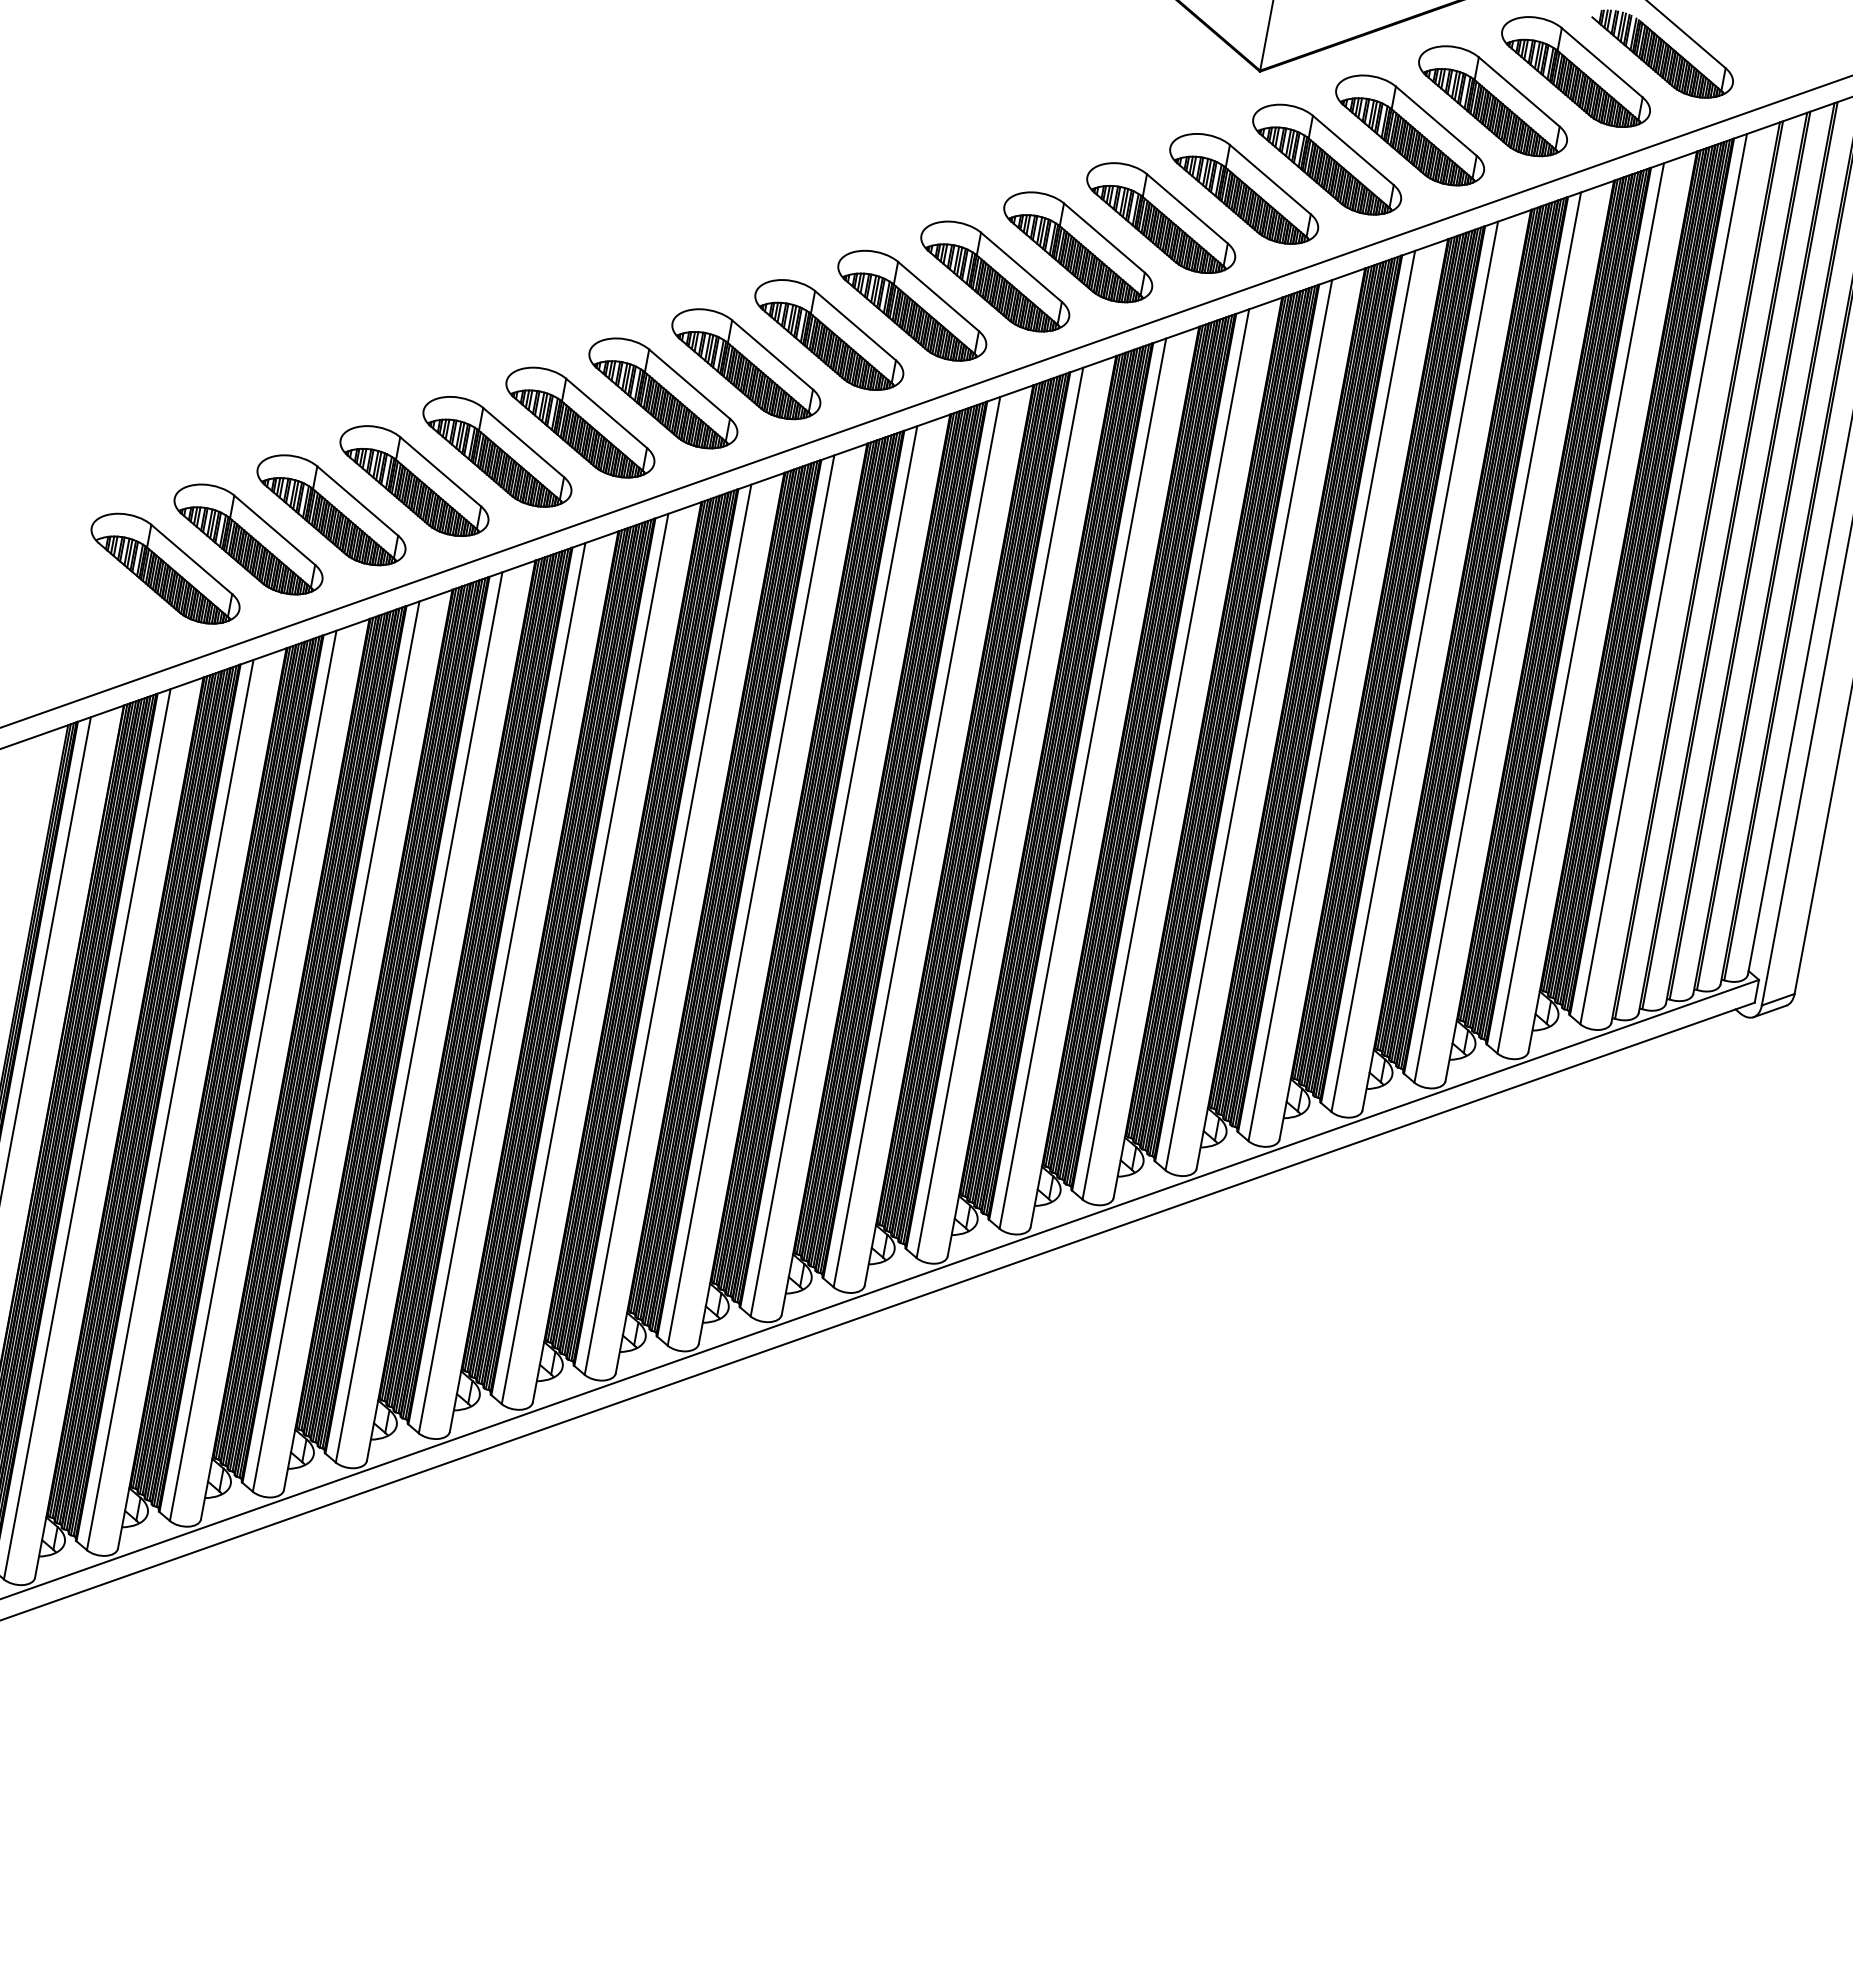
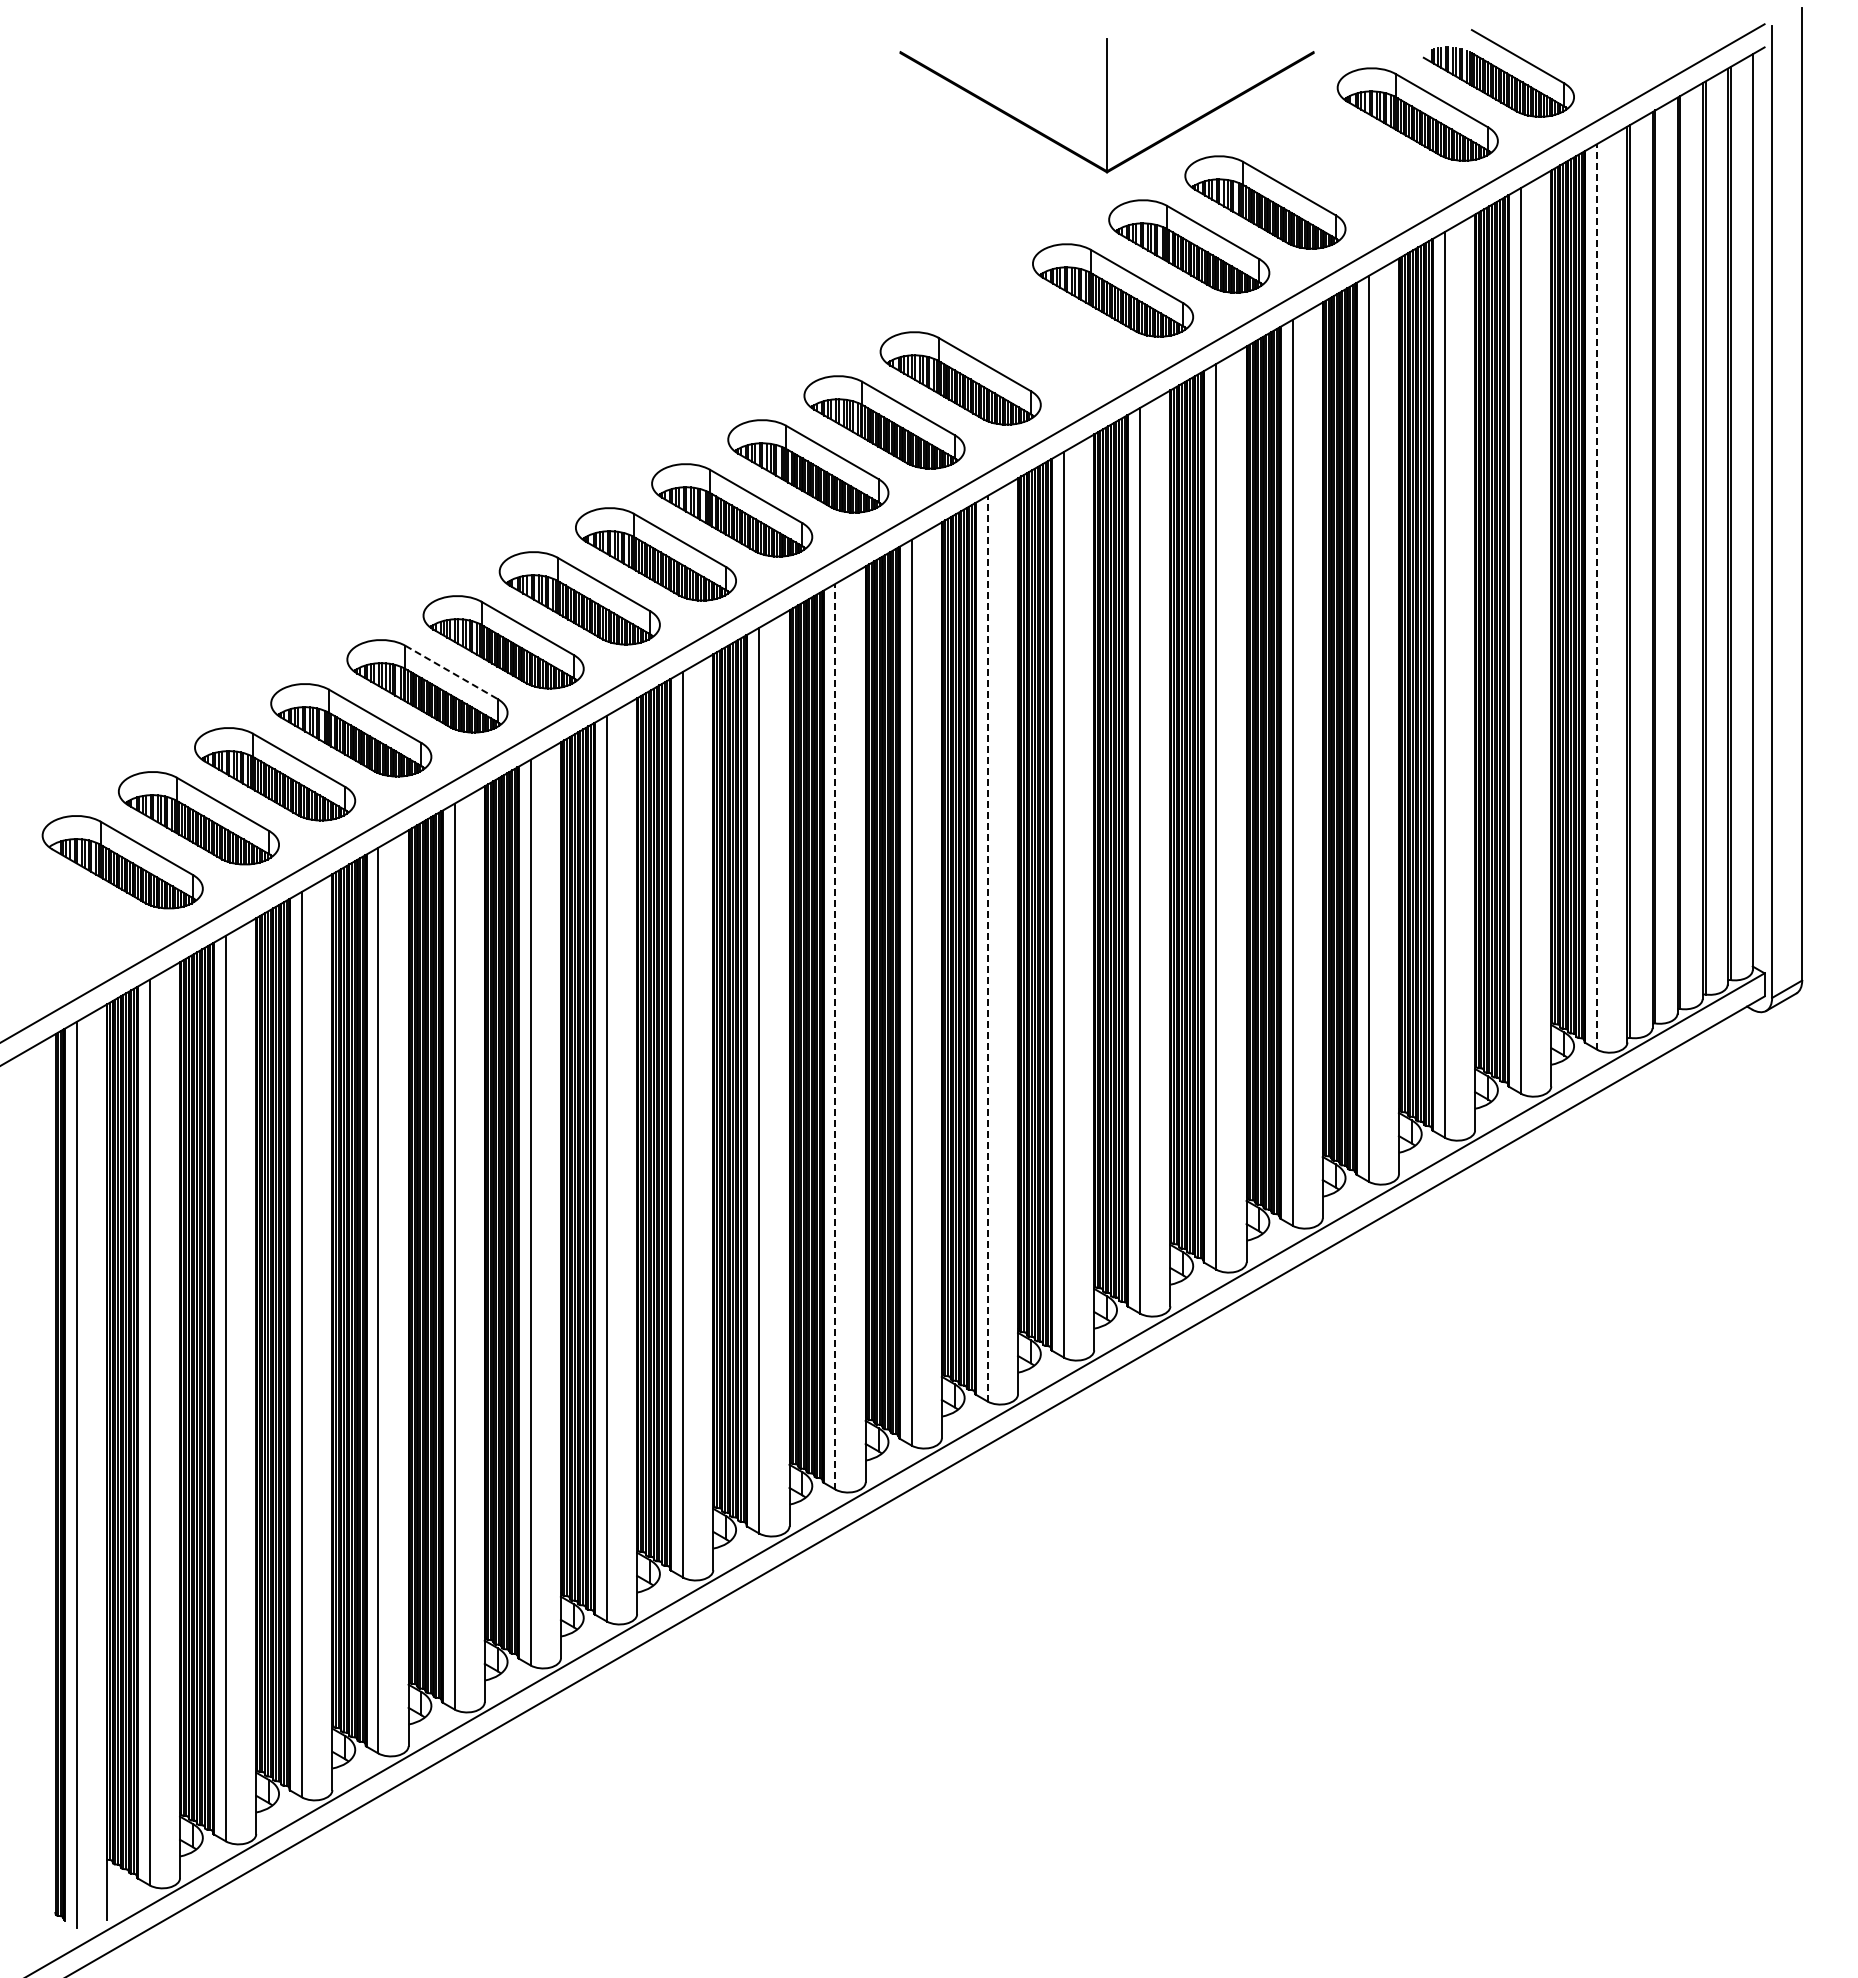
part: (1492, 101) -> (1341, 158), removed
part: (1160, 218) -> (1036, 334), removed
line: (523, 442) -> (451, 672), solid -> dashed
line: (1664, 578) -> (1597, 596), solid -> dashed
line: (999, 812) -> (987, 948), solid -> dashed
line: (834, 871) -> (835, 1036), solid -> dashed

